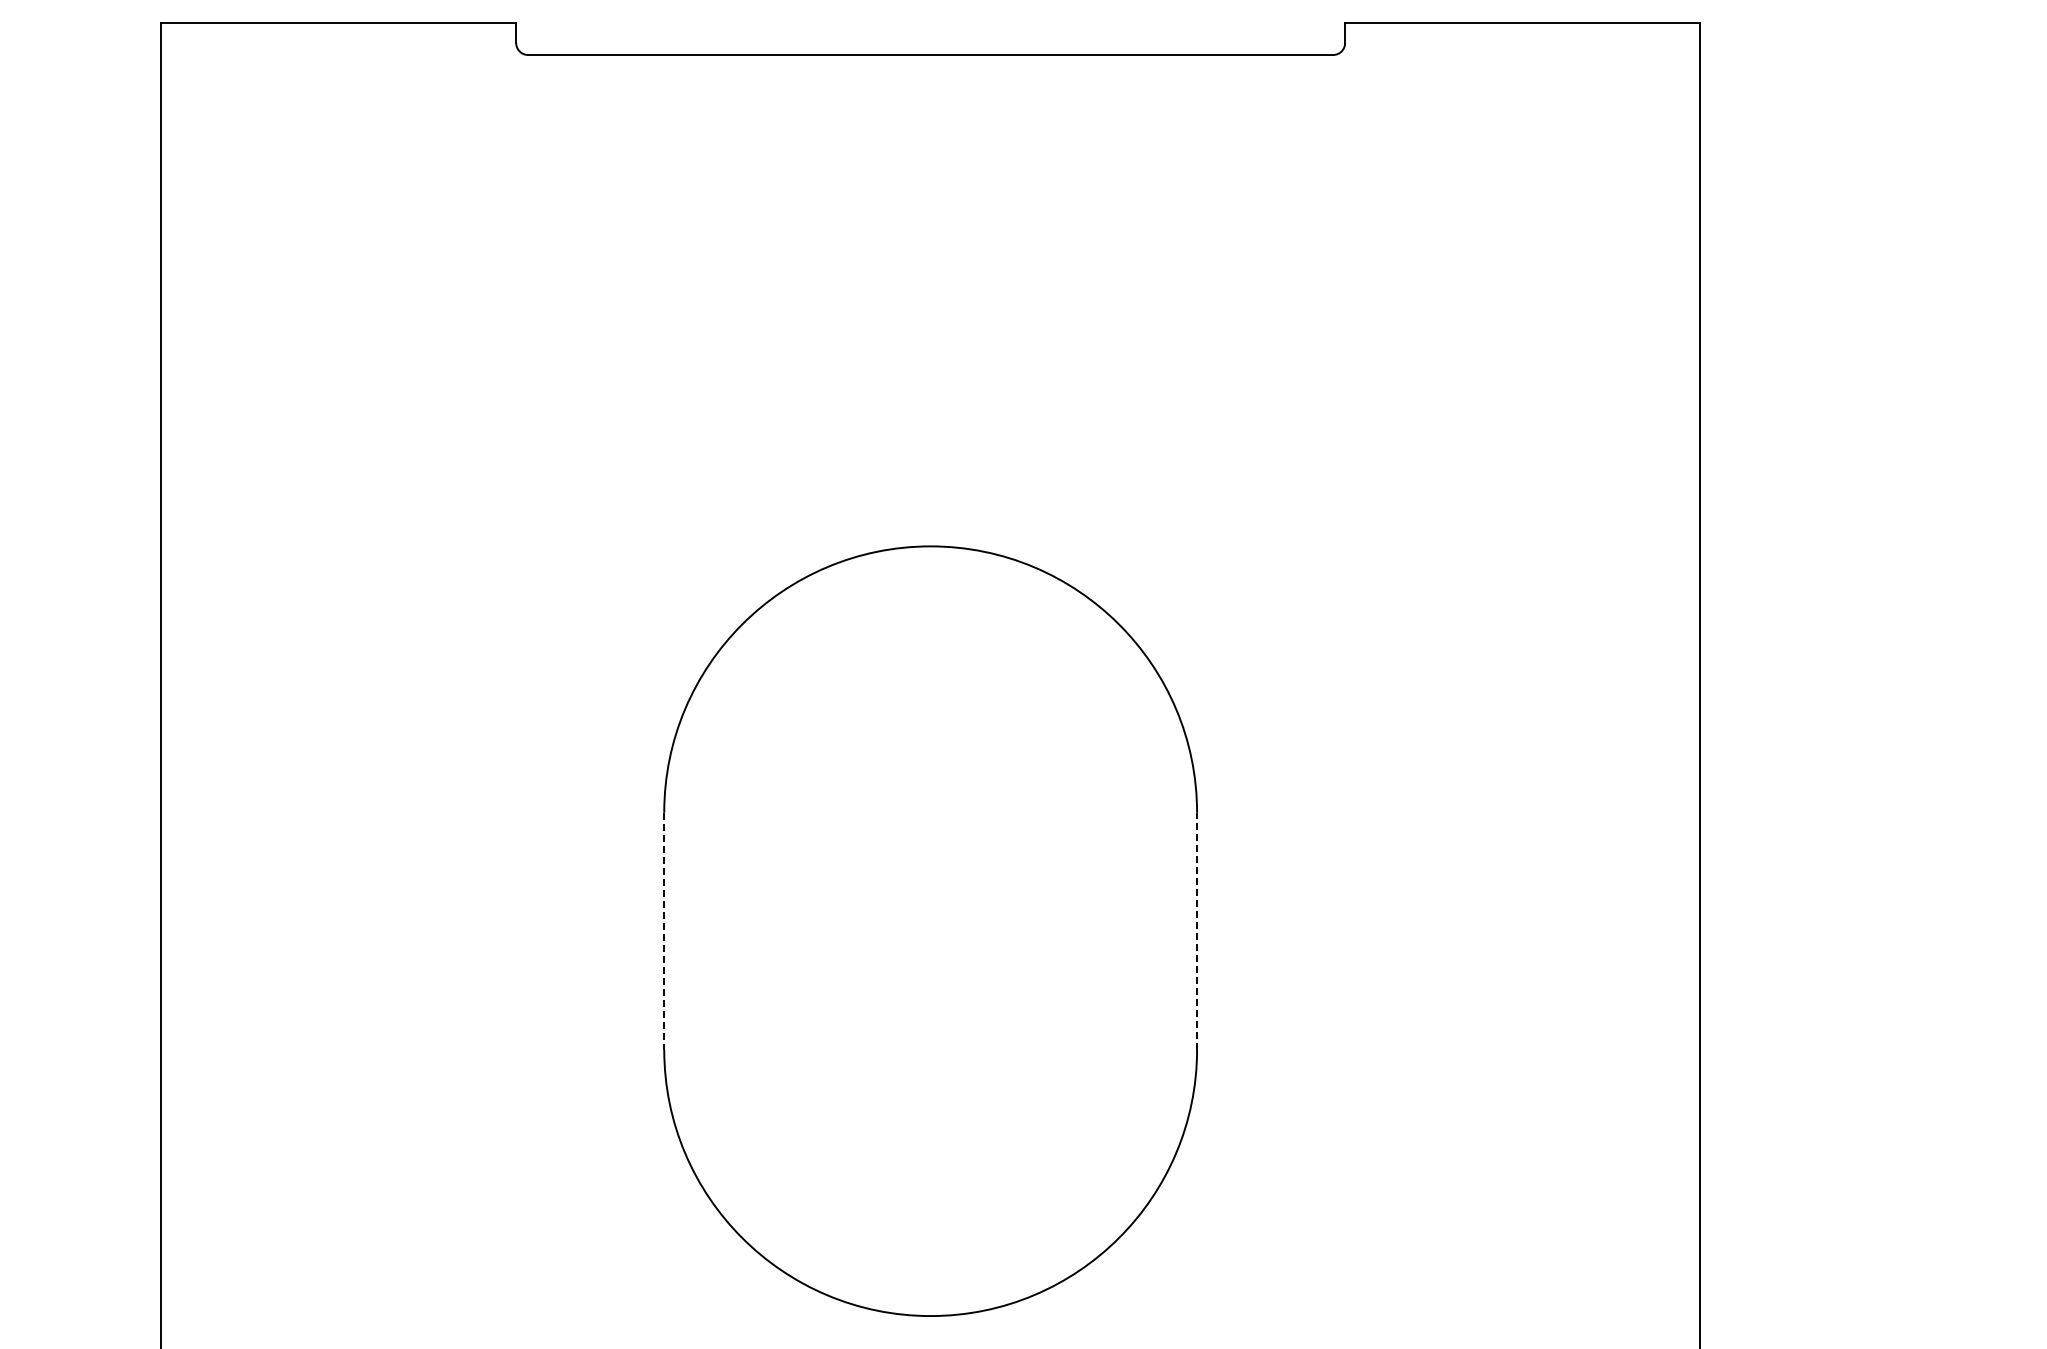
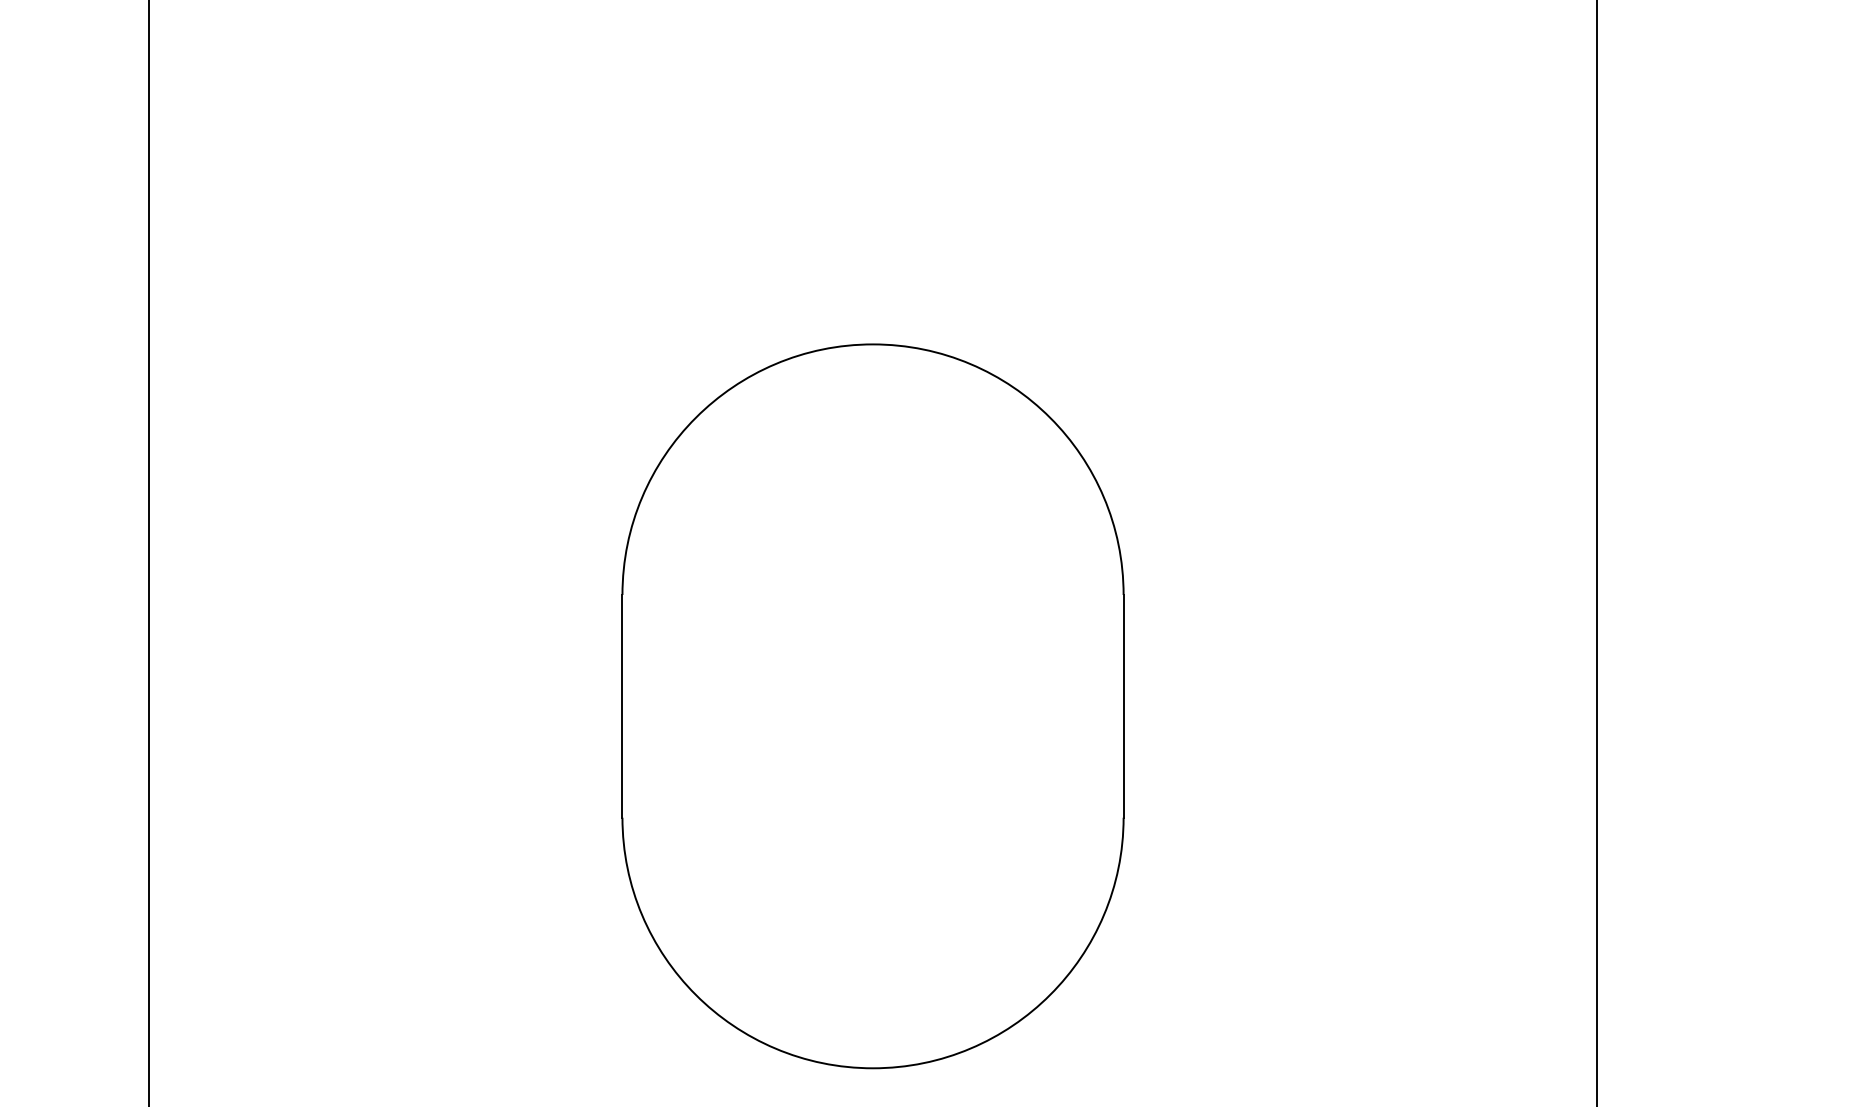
line: (1197, 930) -> (1123, 705), dashed -> solid
line: (664, 931) -> (622, 706), dashed -> solid

